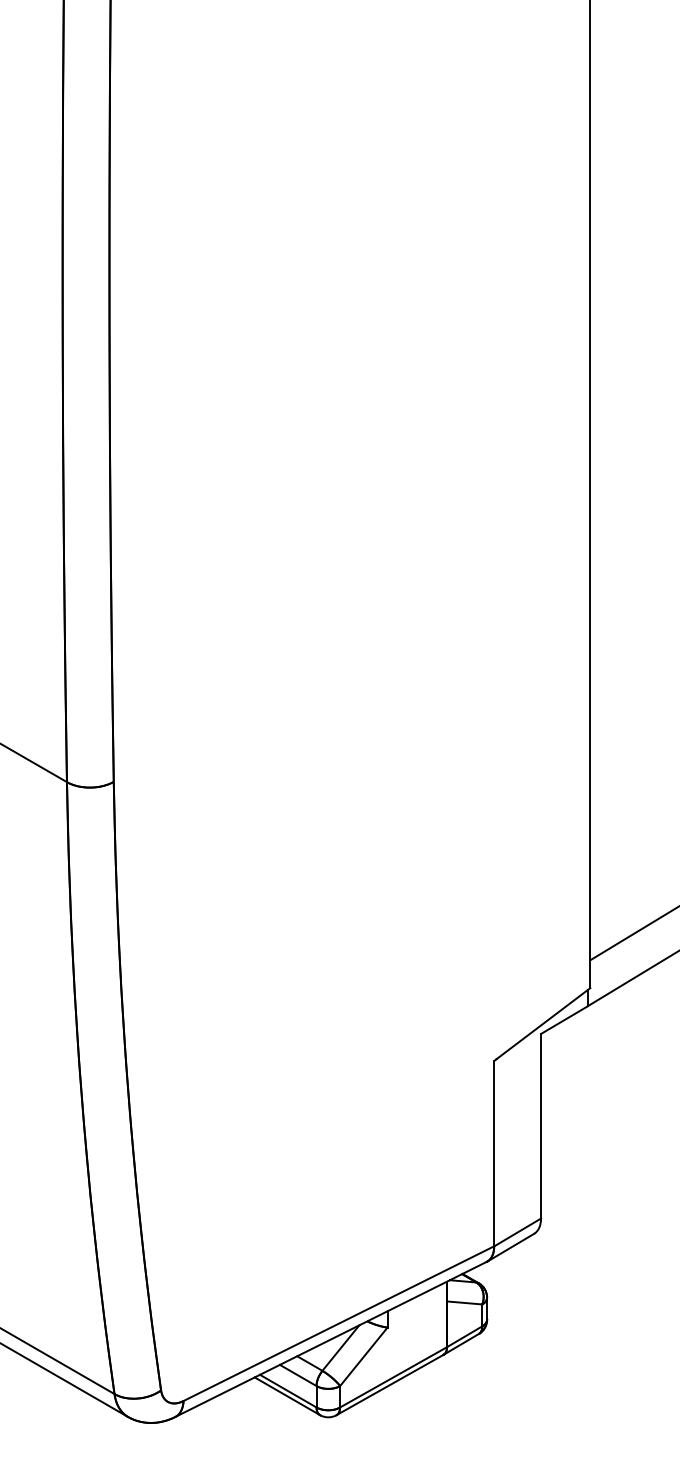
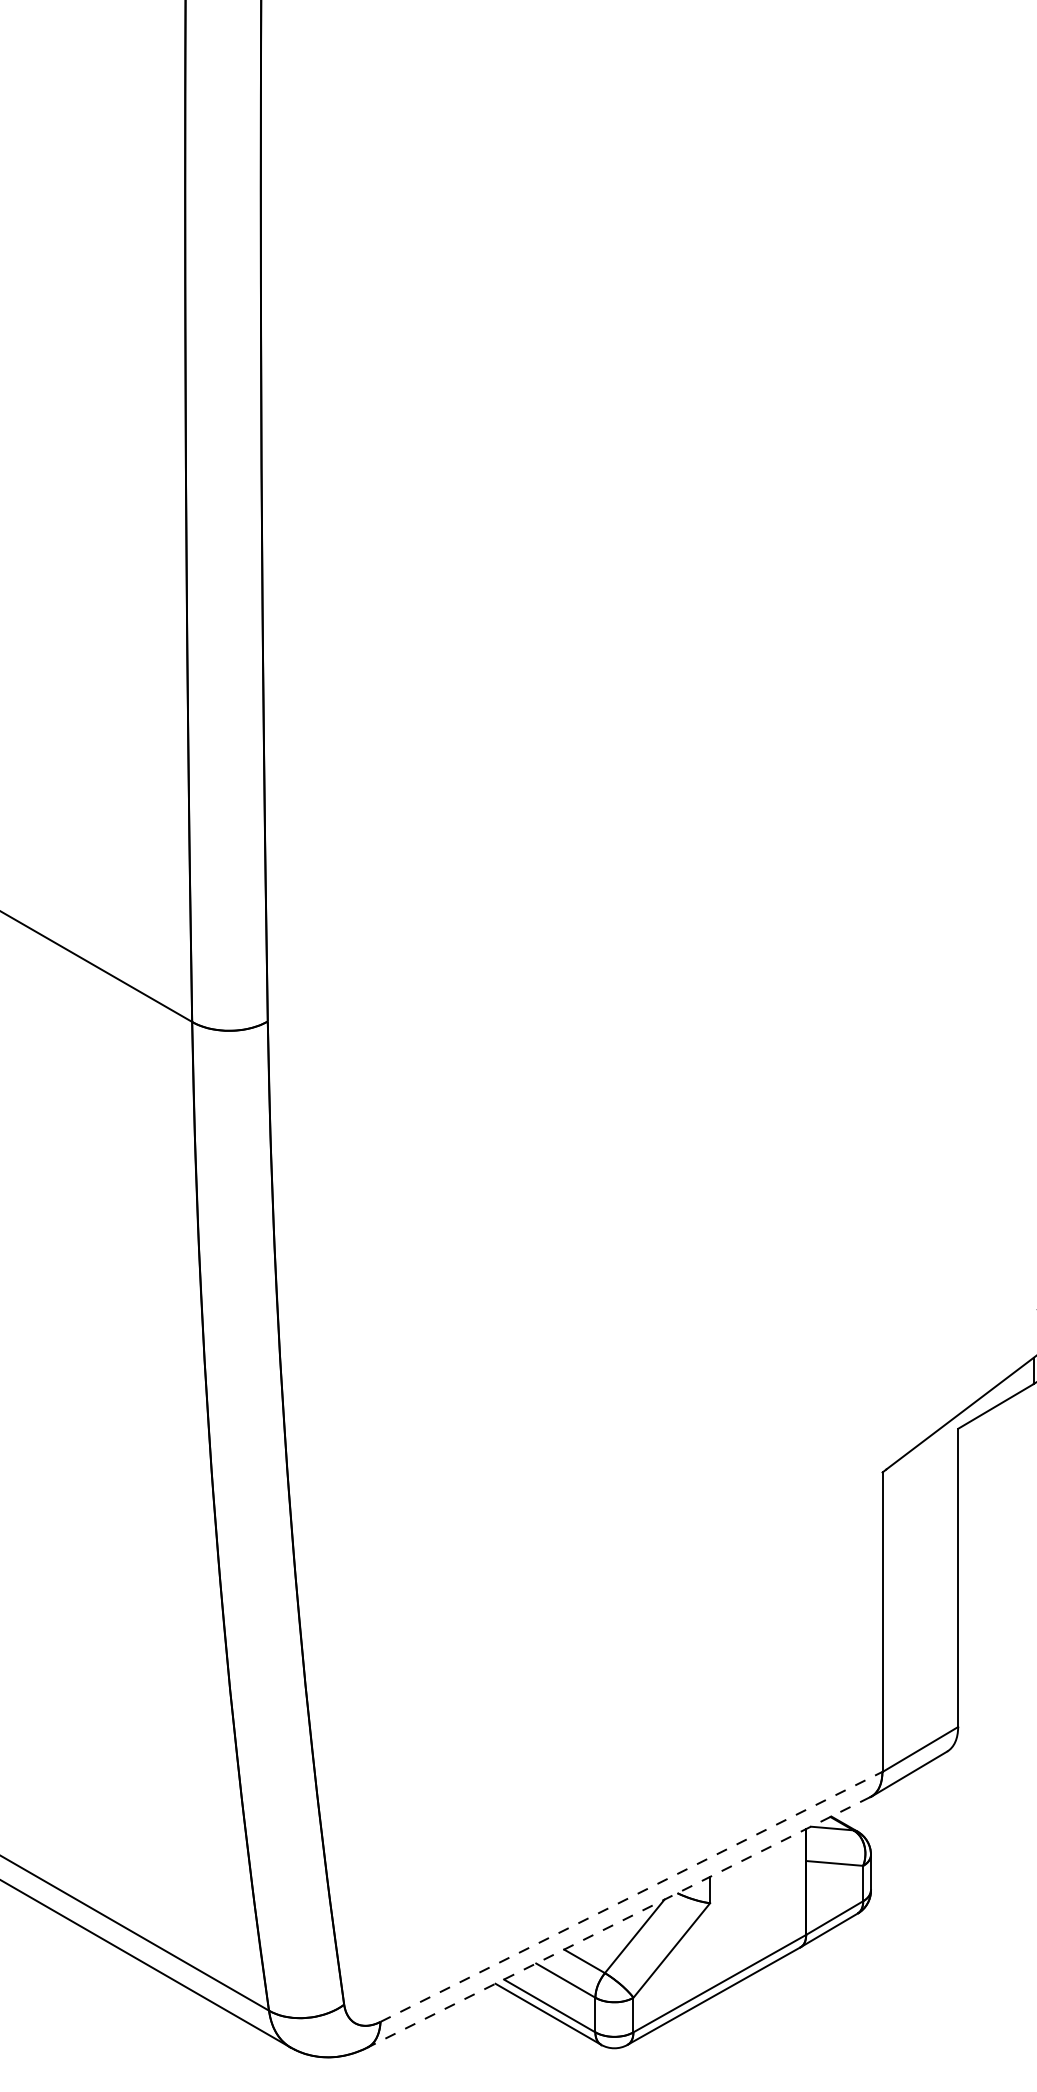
line: (338, 1323) -> (630, 1896), solid -> dashed
line: (330, 1339) -> (617, 1922), solid -> dashed

